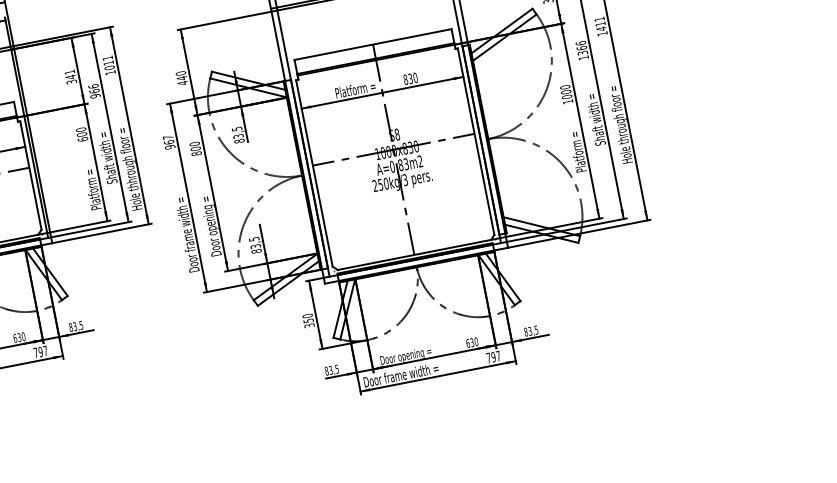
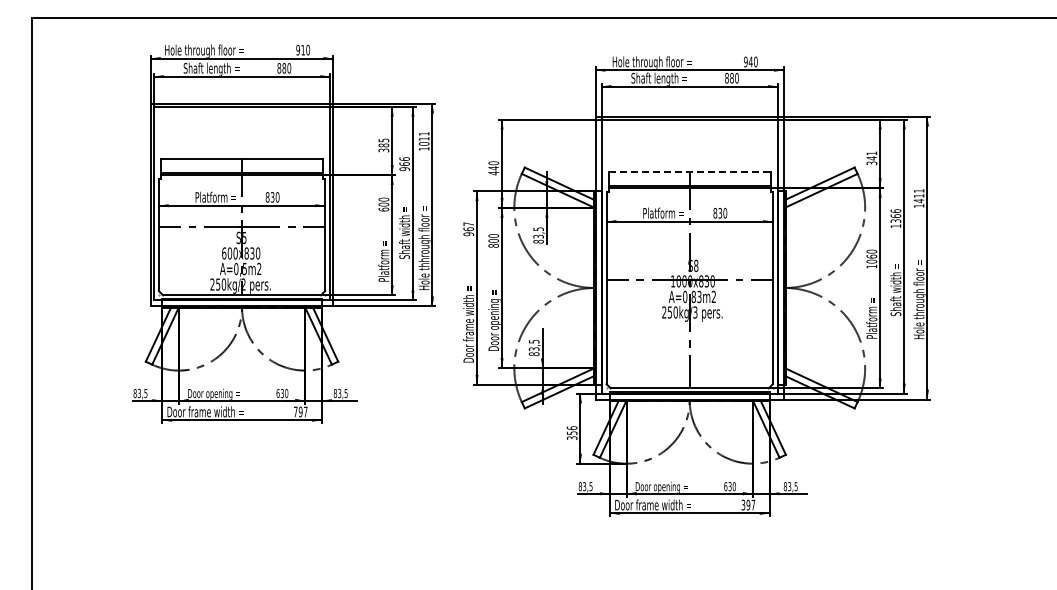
line: (372, 44) -> (689, 171), solid -> dashed
text: (69, 74) -> (383, 142), 341 -> 385
text: (565, 92) -> (871, 256), 1000 -> 1060
text: (306, 315) -> (571, 427), 350 -> 356
text: (488, 357) -> (743, 504), 797 -> 397

